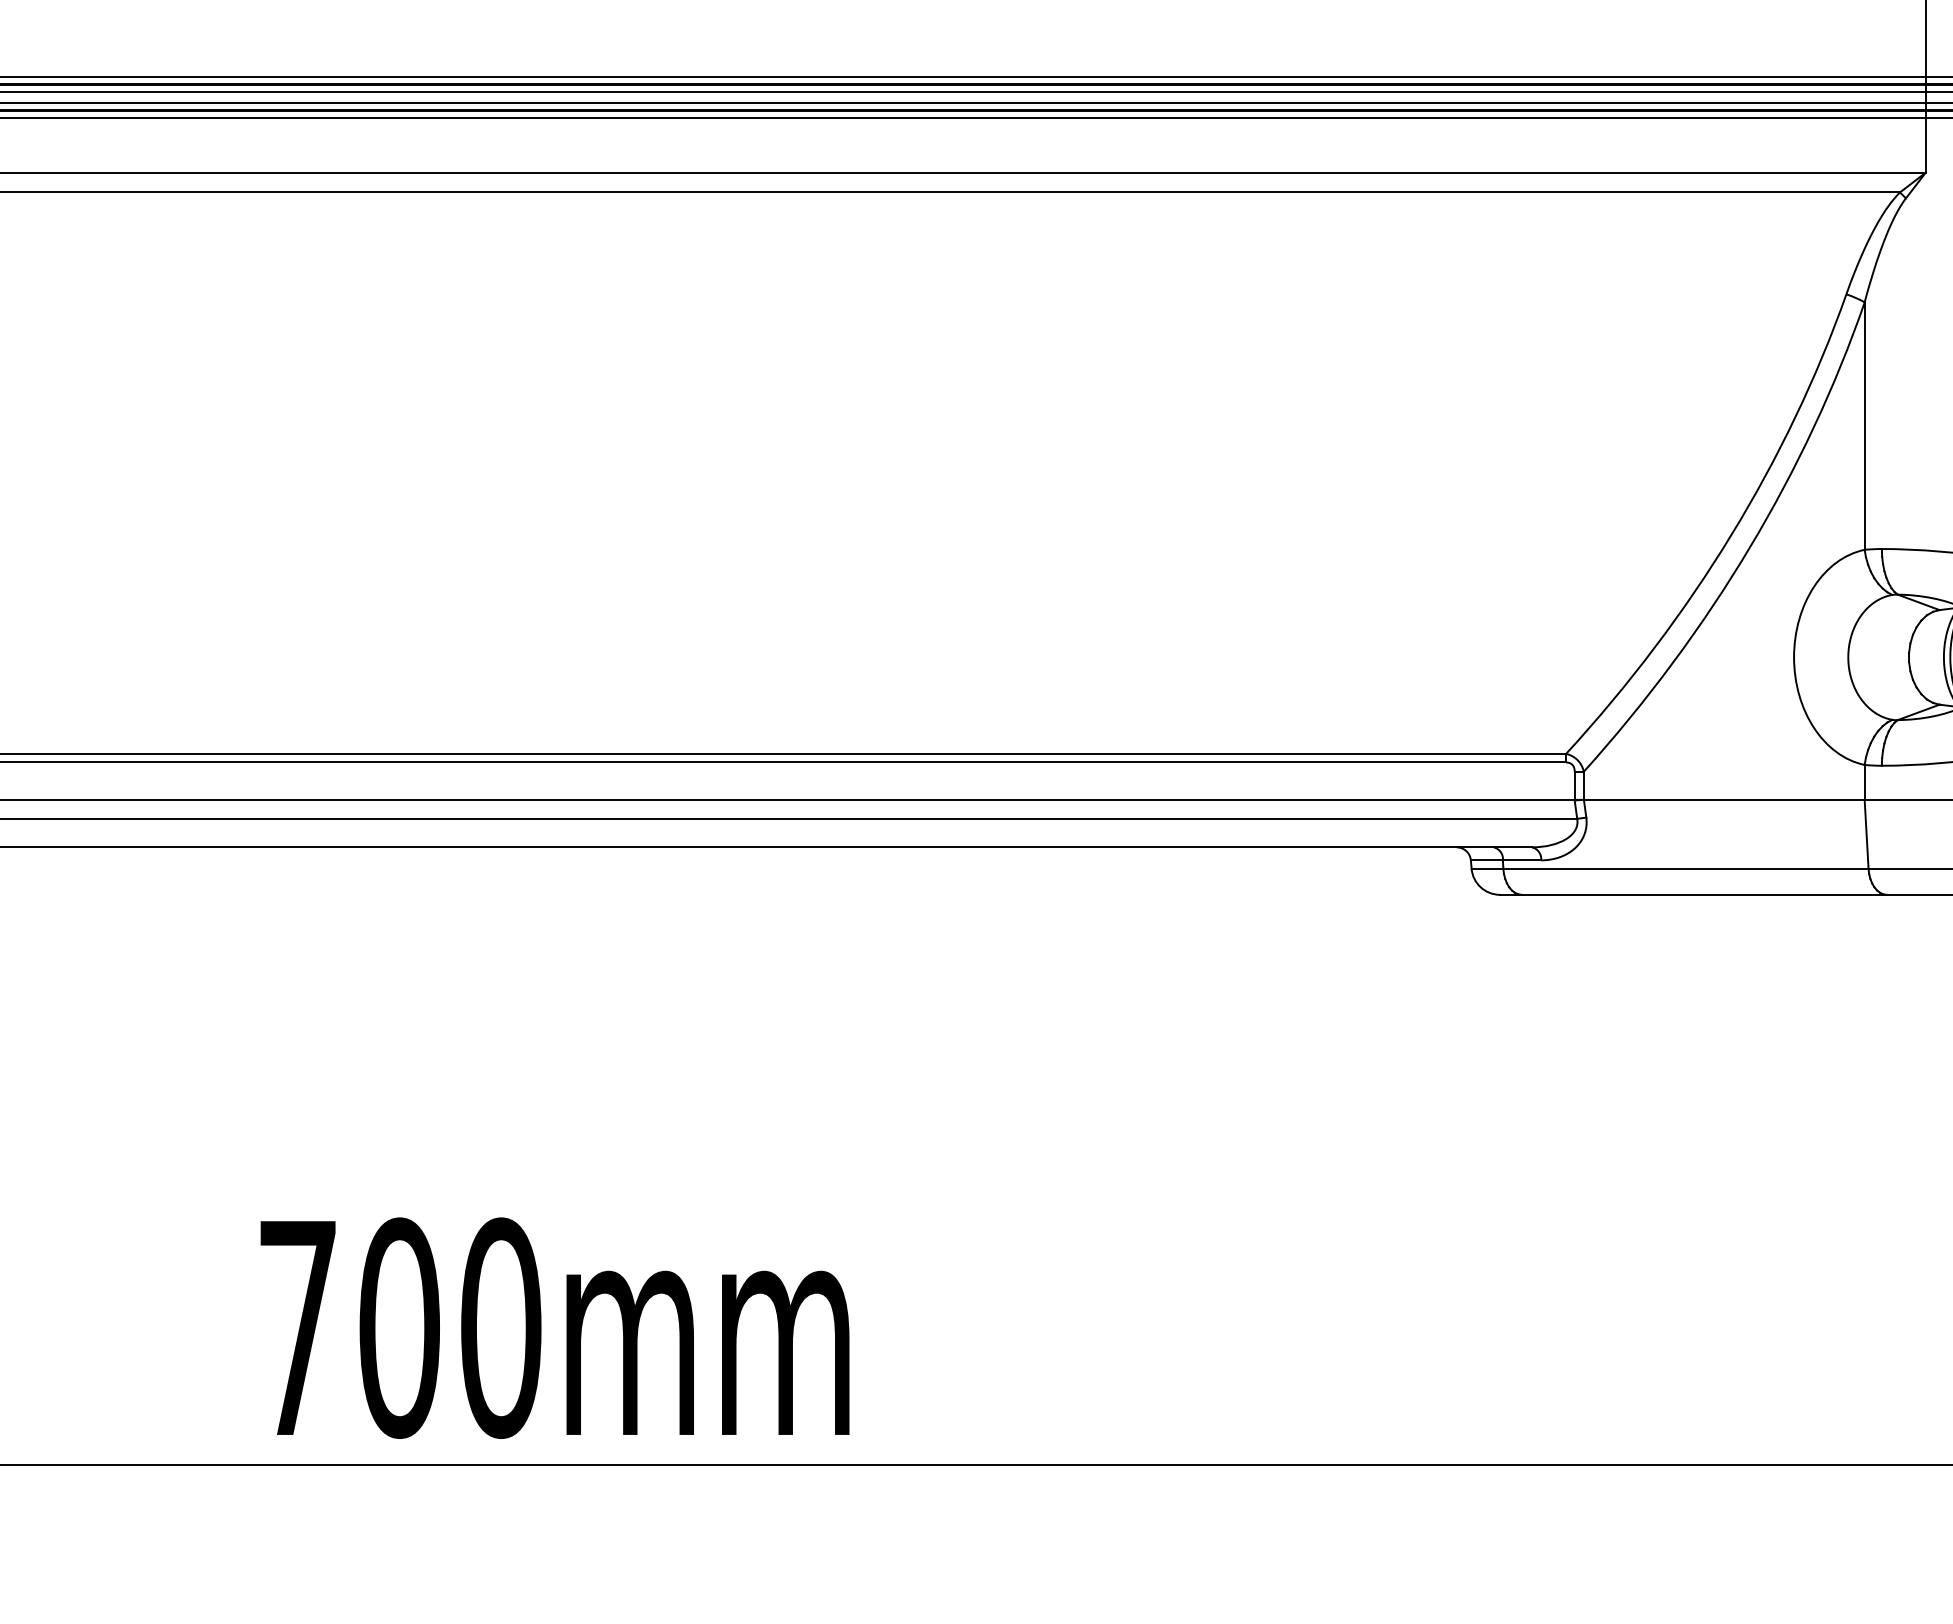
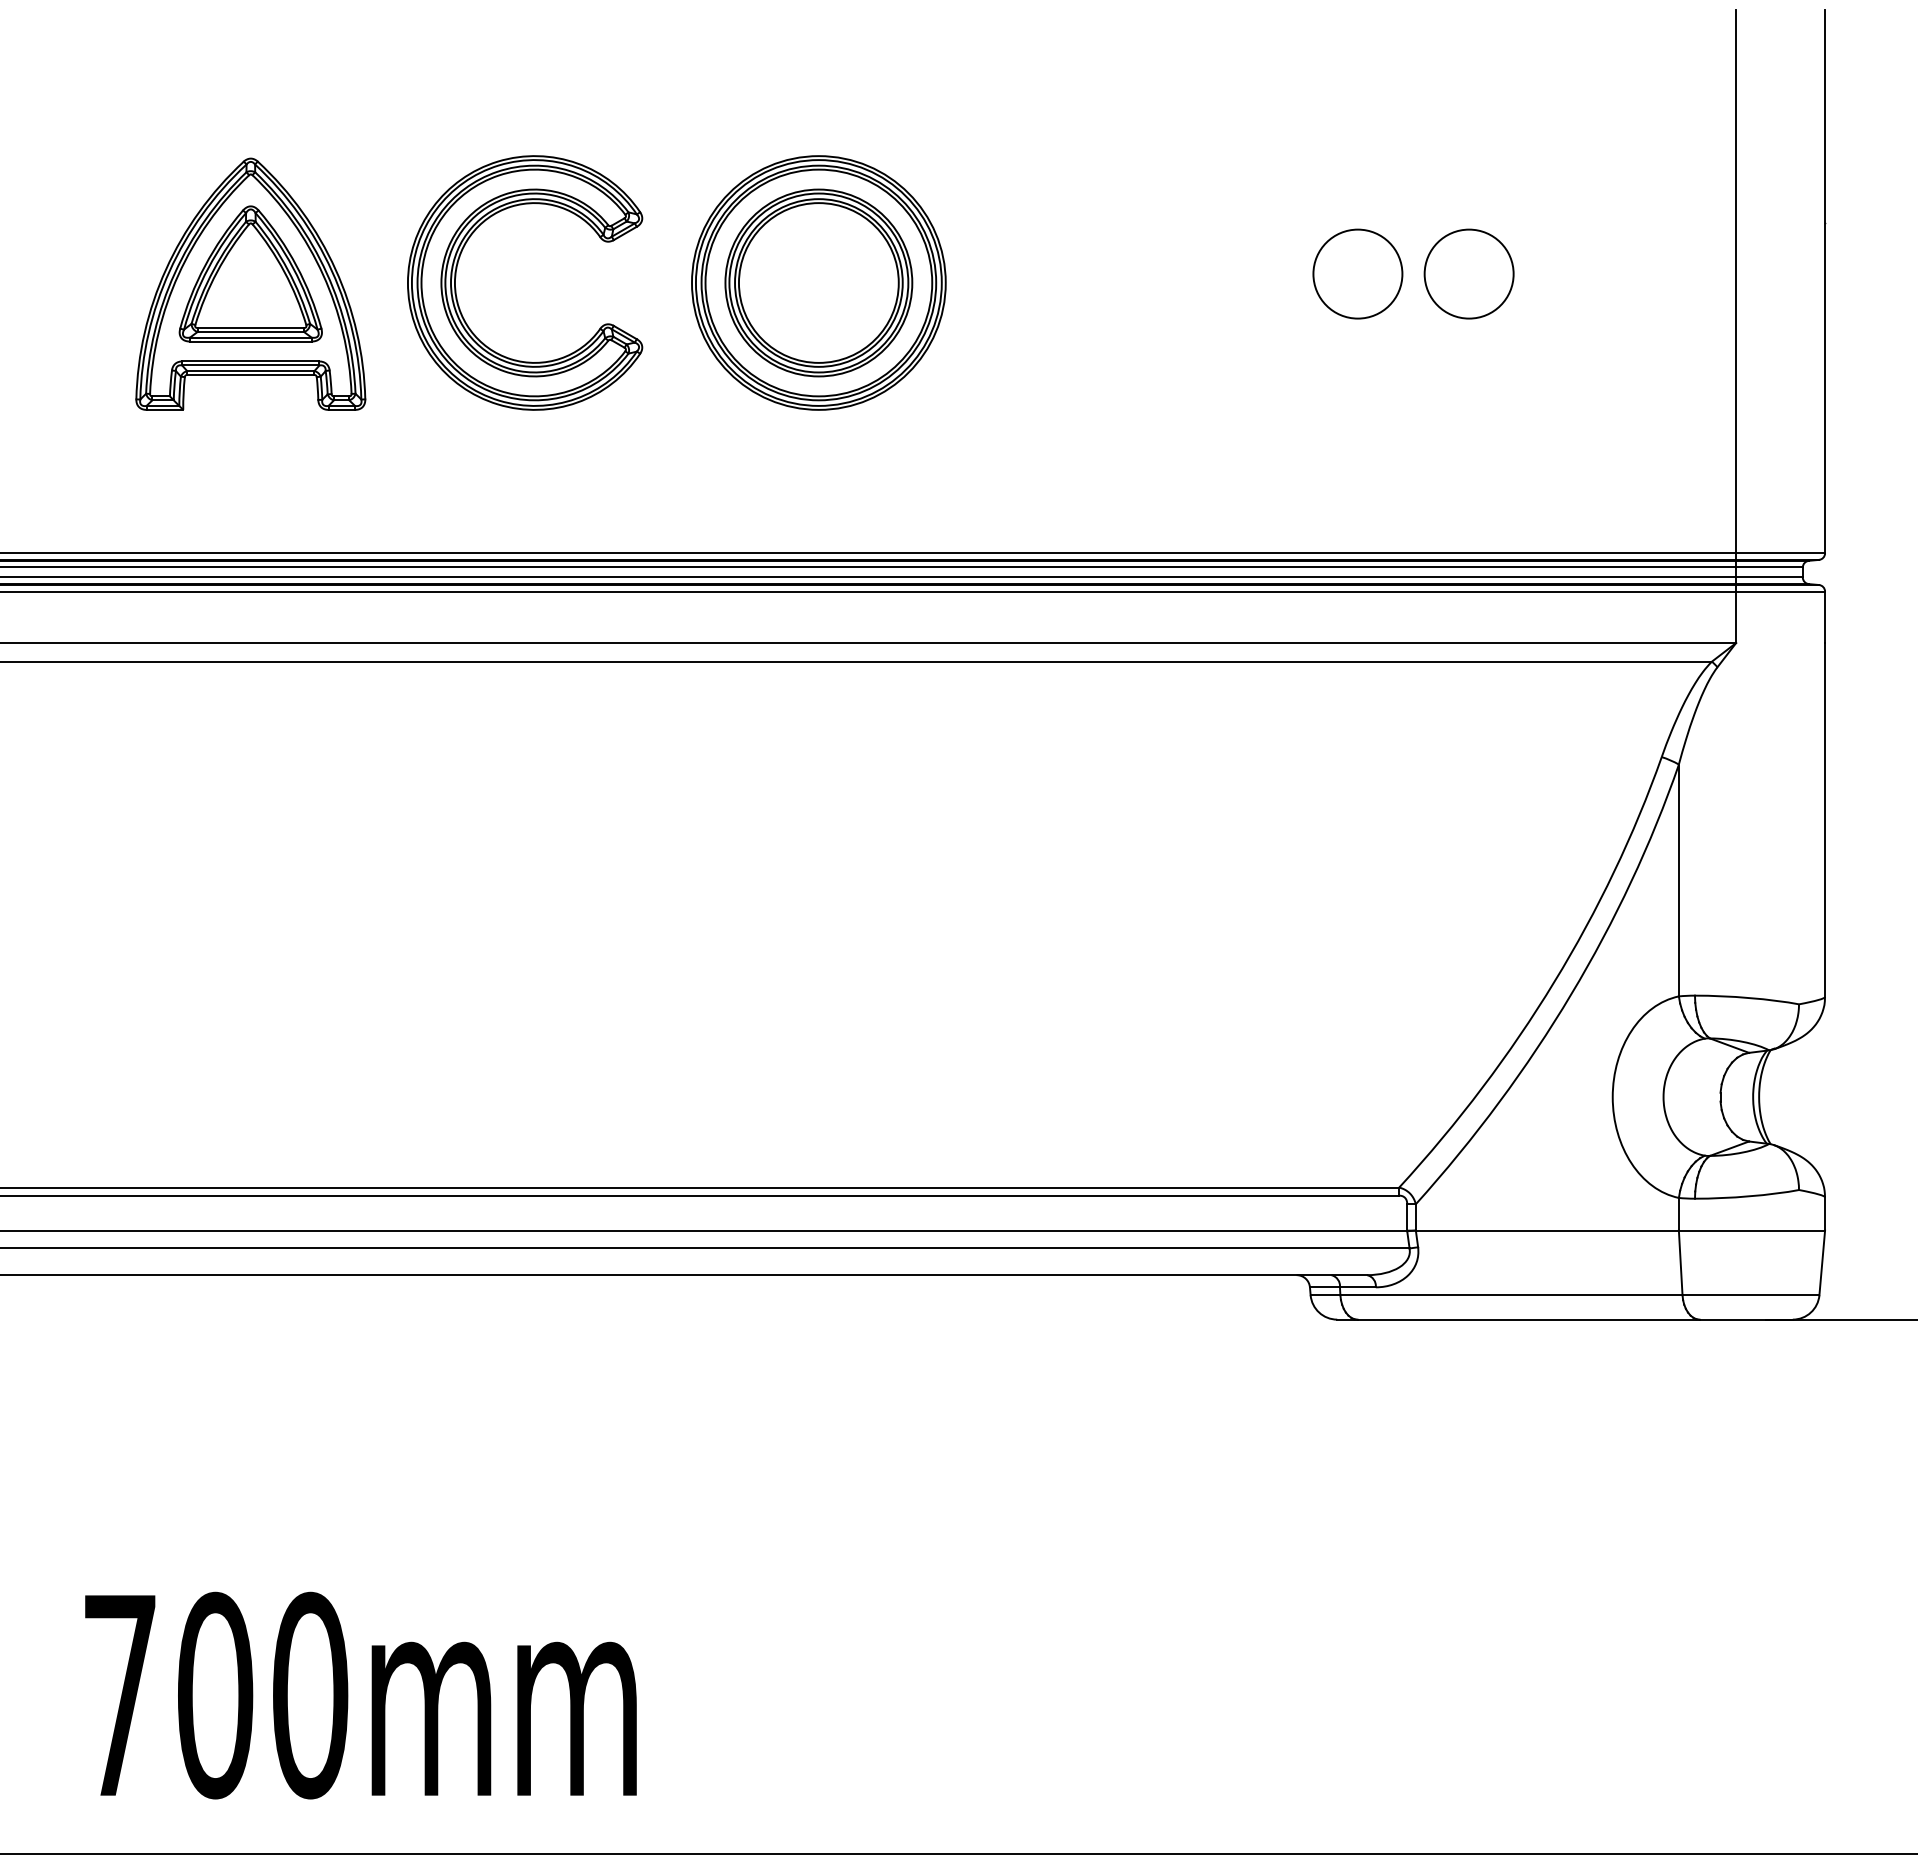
text: (554, 1328) -> (360, 1695), moved

